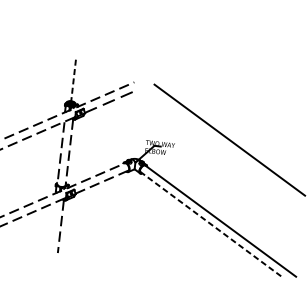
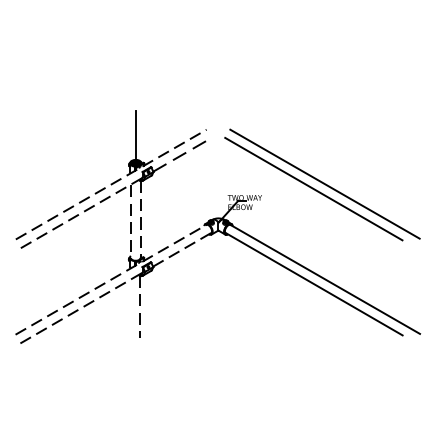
line: (73, 82) -> (135, 137), dashed -> solid
line: (219, 142) -> (313, 188), added
line: (210, 224) -> (313, 284), dashed -> solid

